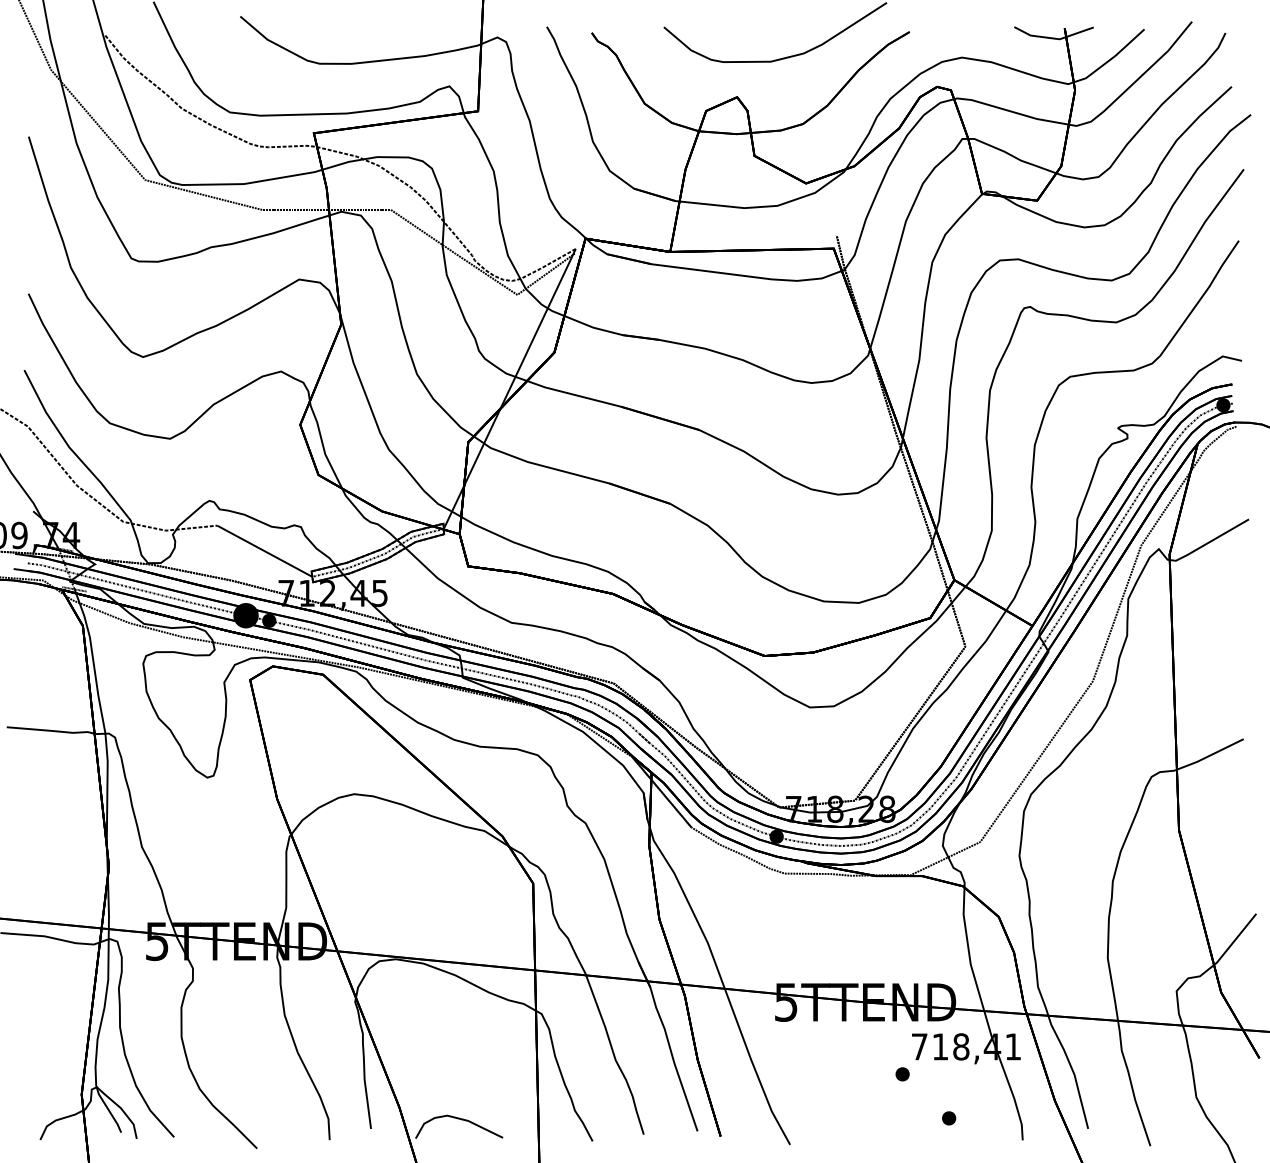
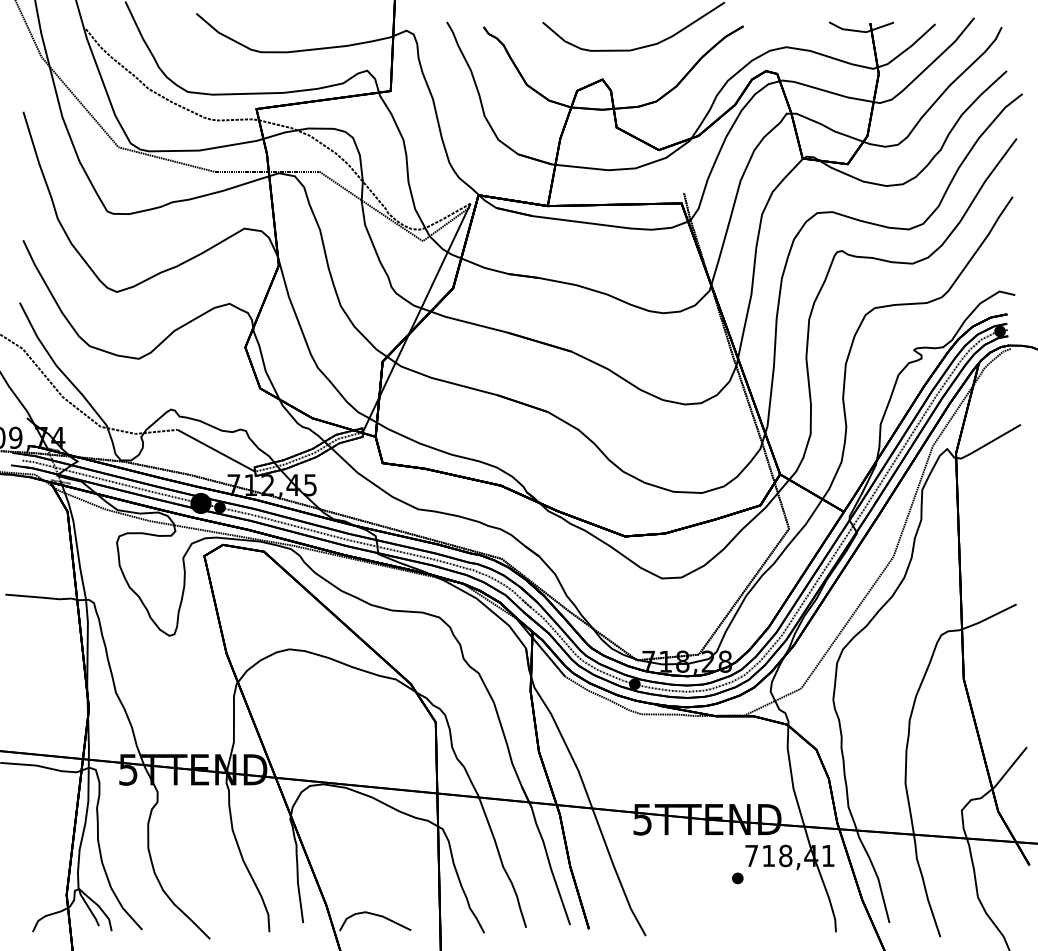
part: (948, 1118) -> (775, 914), removed

